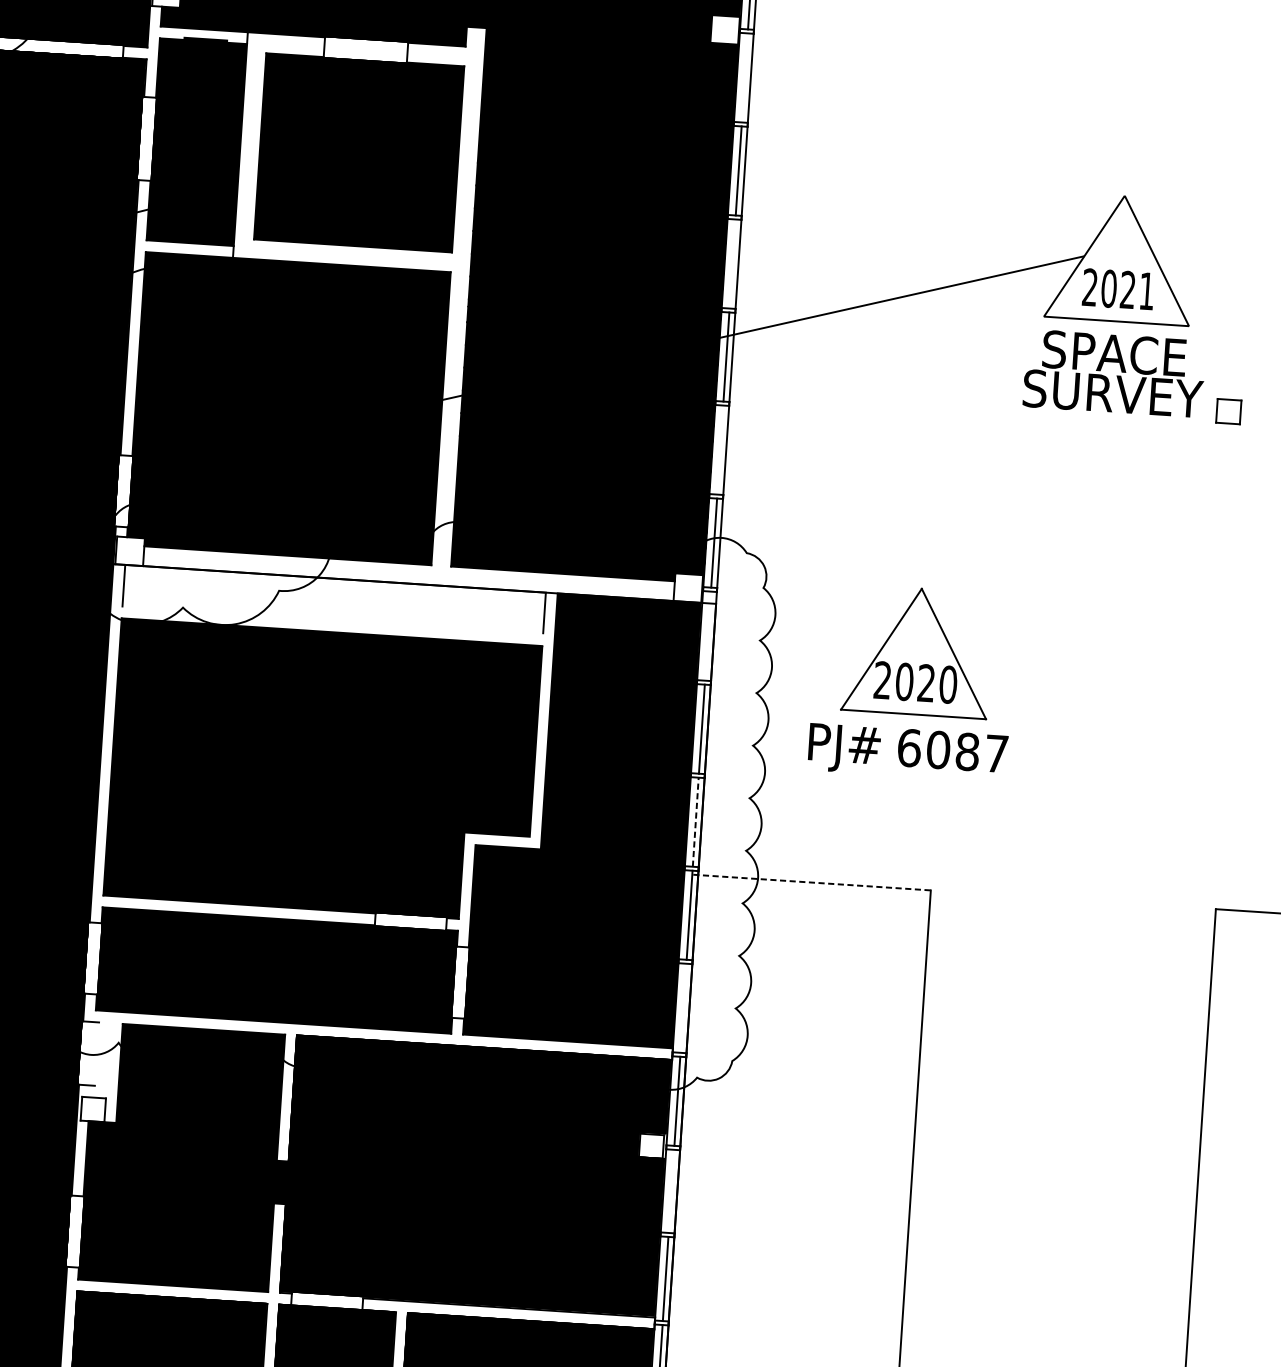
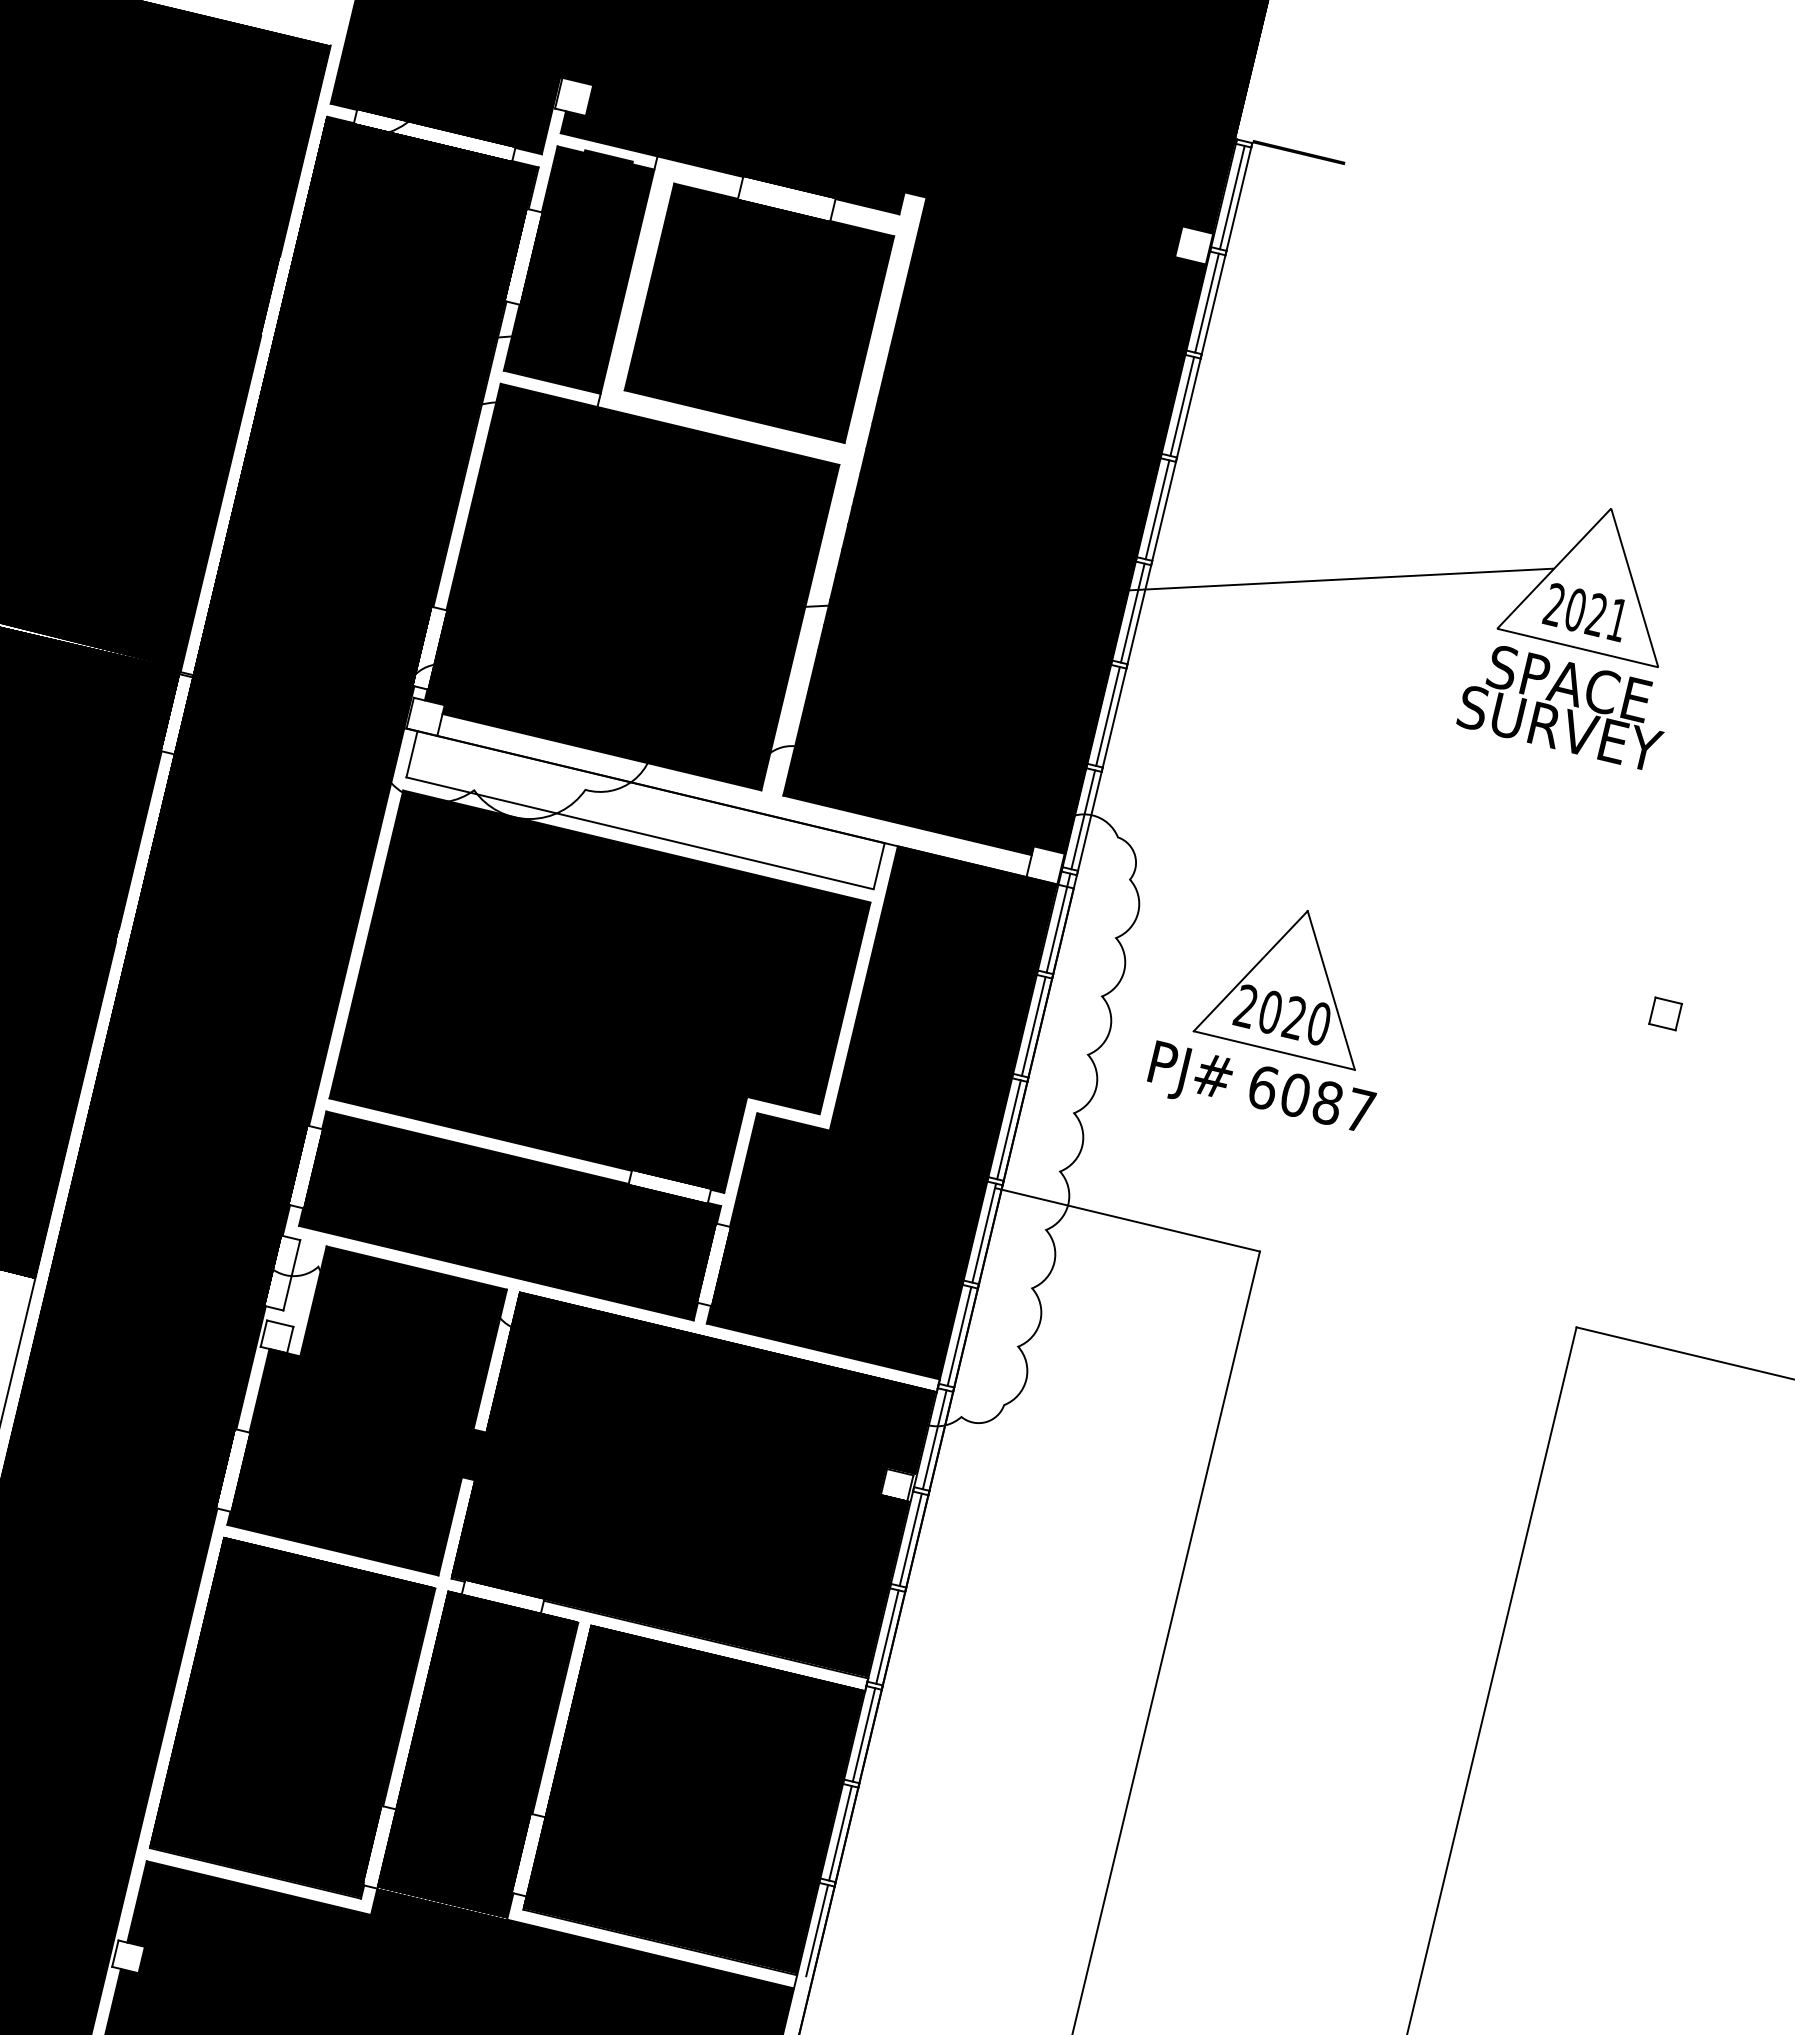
line: (744, 77) -> (1206, 302), added
line: (732, 263) -> (1157, 509), added
part: (1228, 411) -> (1665, 1013), moved
line: (719, 450) -> (1107, 716), added
line: (332, 620) -> (639, 833), added
line: (707, 635) -> (1058, 922), added
line: (696, 821) -> (1009, 1129), dashed -> solid
line: (812, 882) -> (1128, 1219), dashed -> solid
line: (683, 1007) -> (959, 1335), added
line: (96, 1054) -> (291, 1275), added
line: (671, 1191) -> (910, 1539), added

